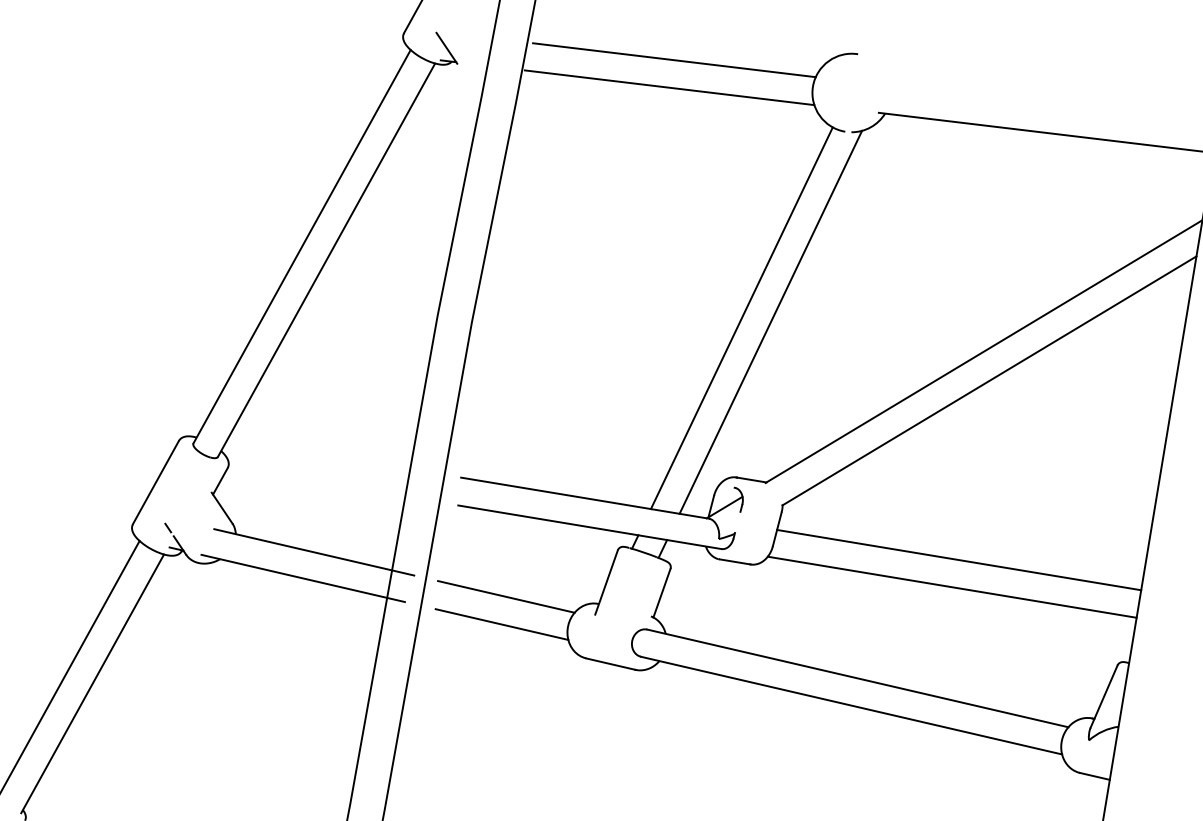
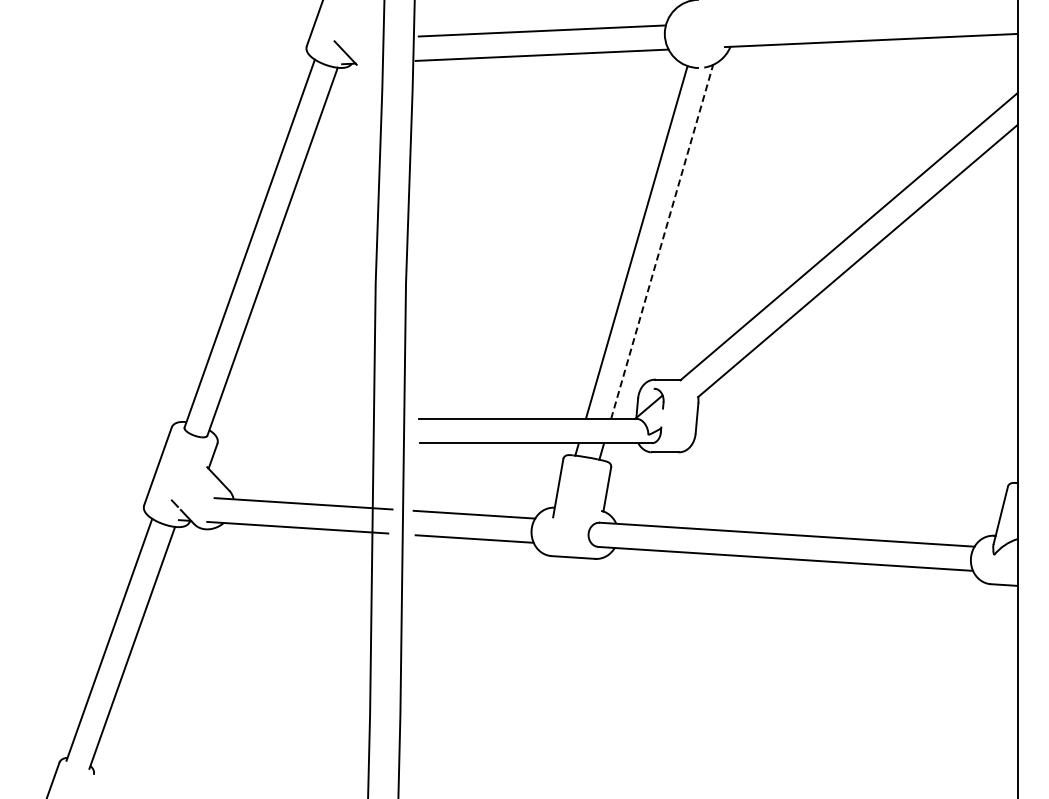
line: (771, 321) -> (662, 241), solid -> dashed
line: (958, 559) -> (856, 418), removed
line: (951, 587) -> (854, 443), removed

